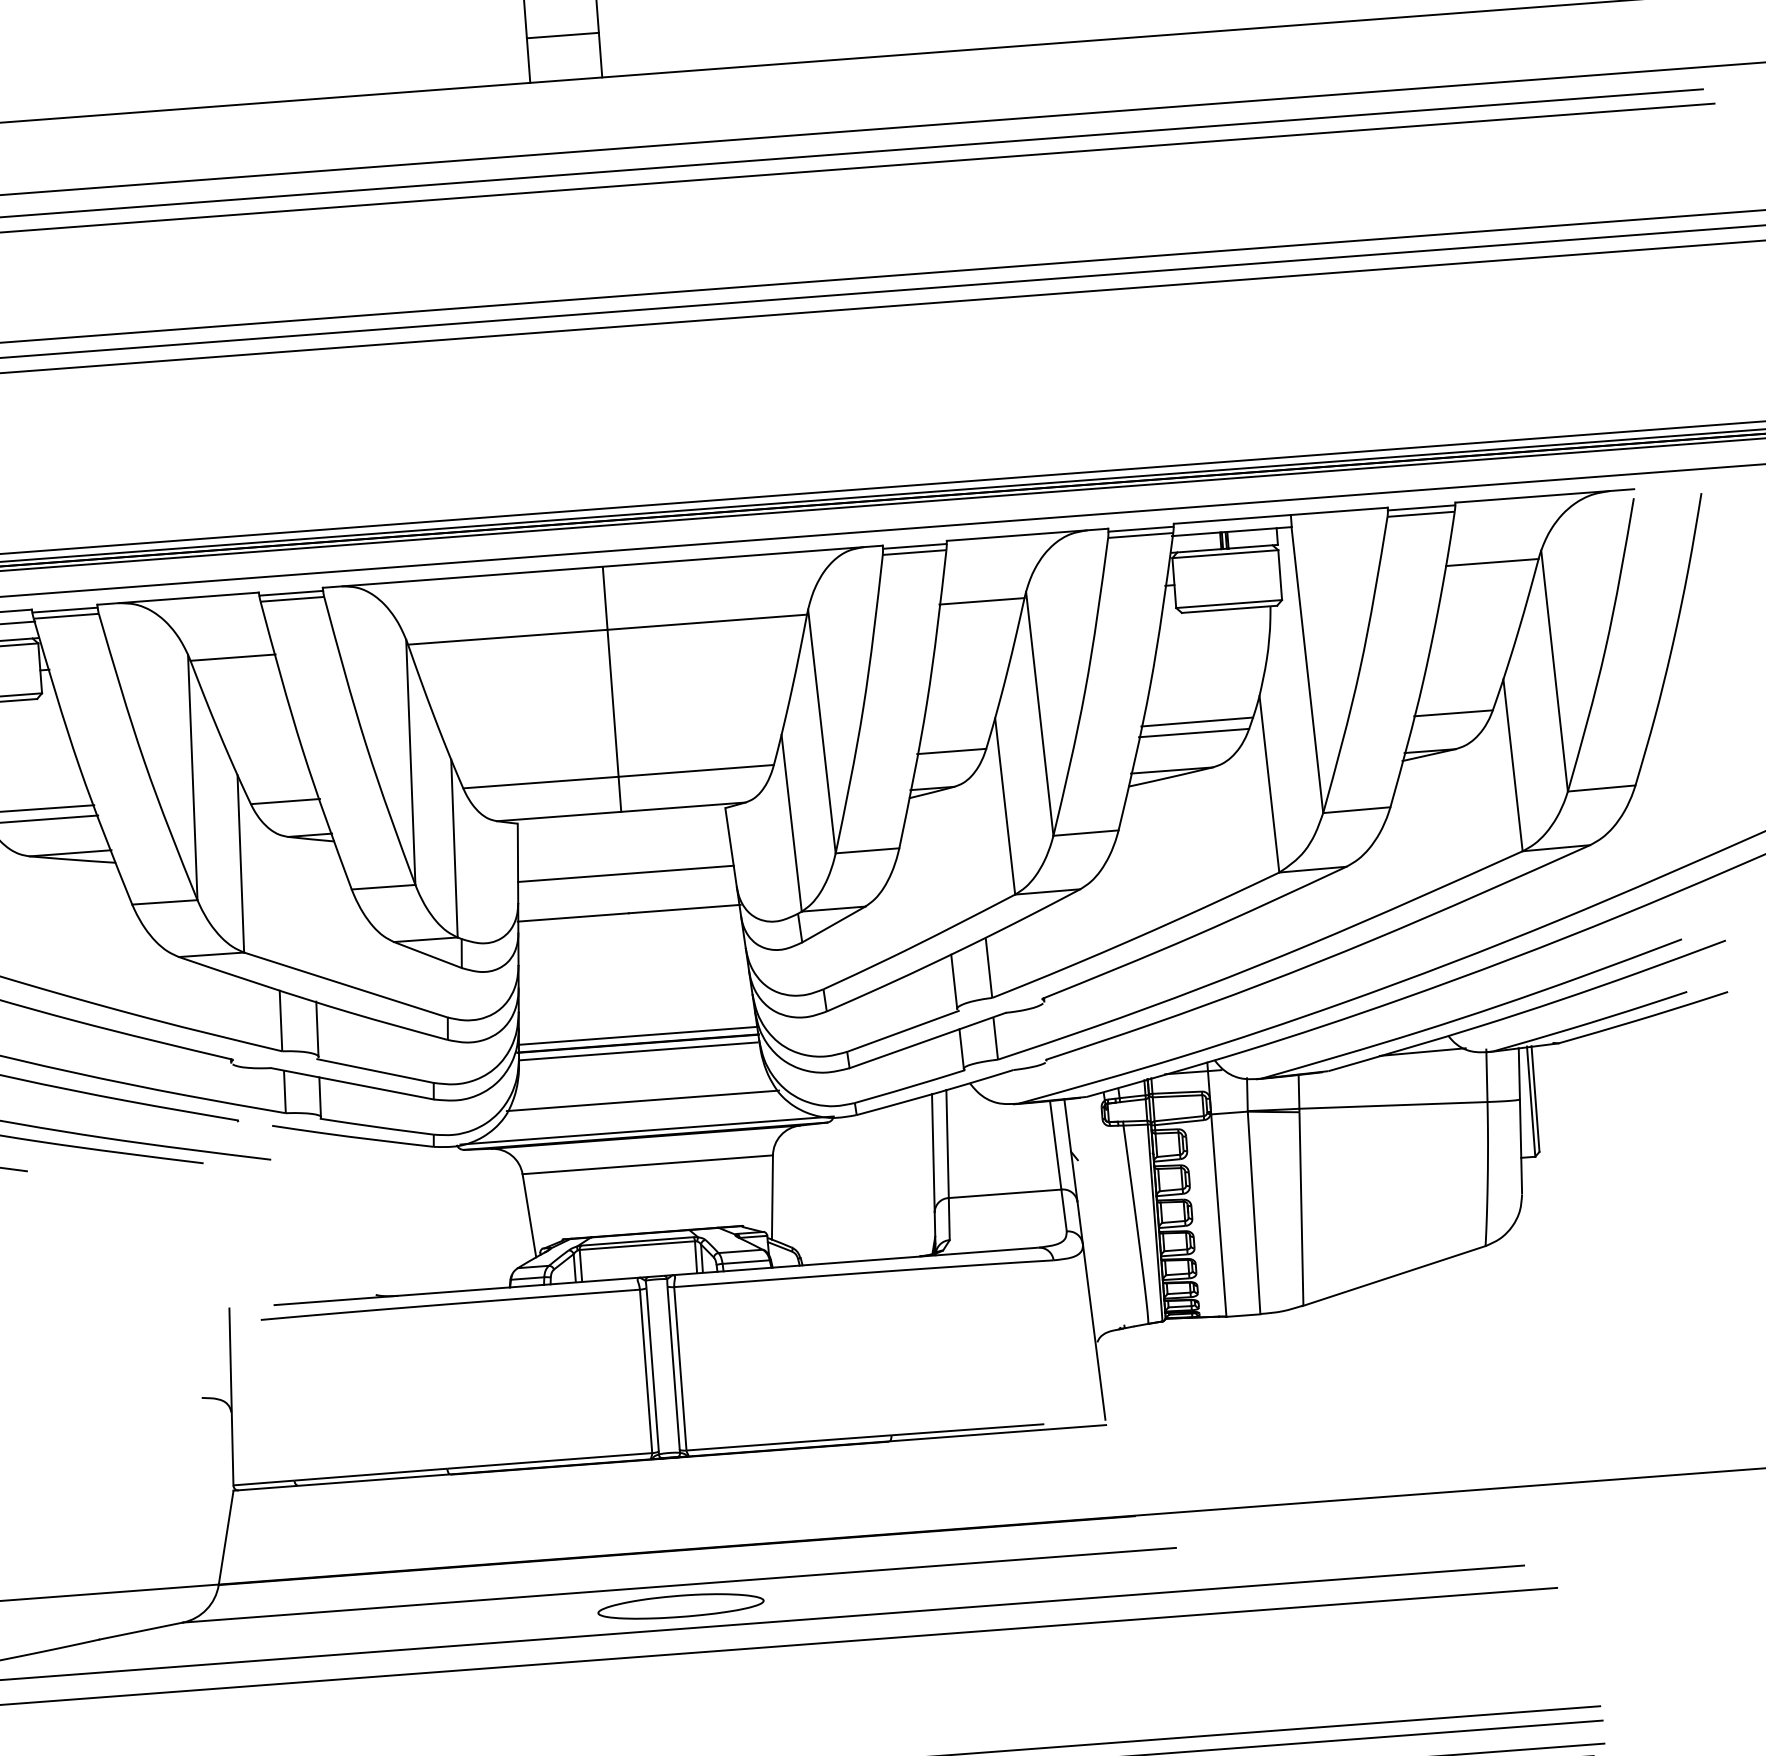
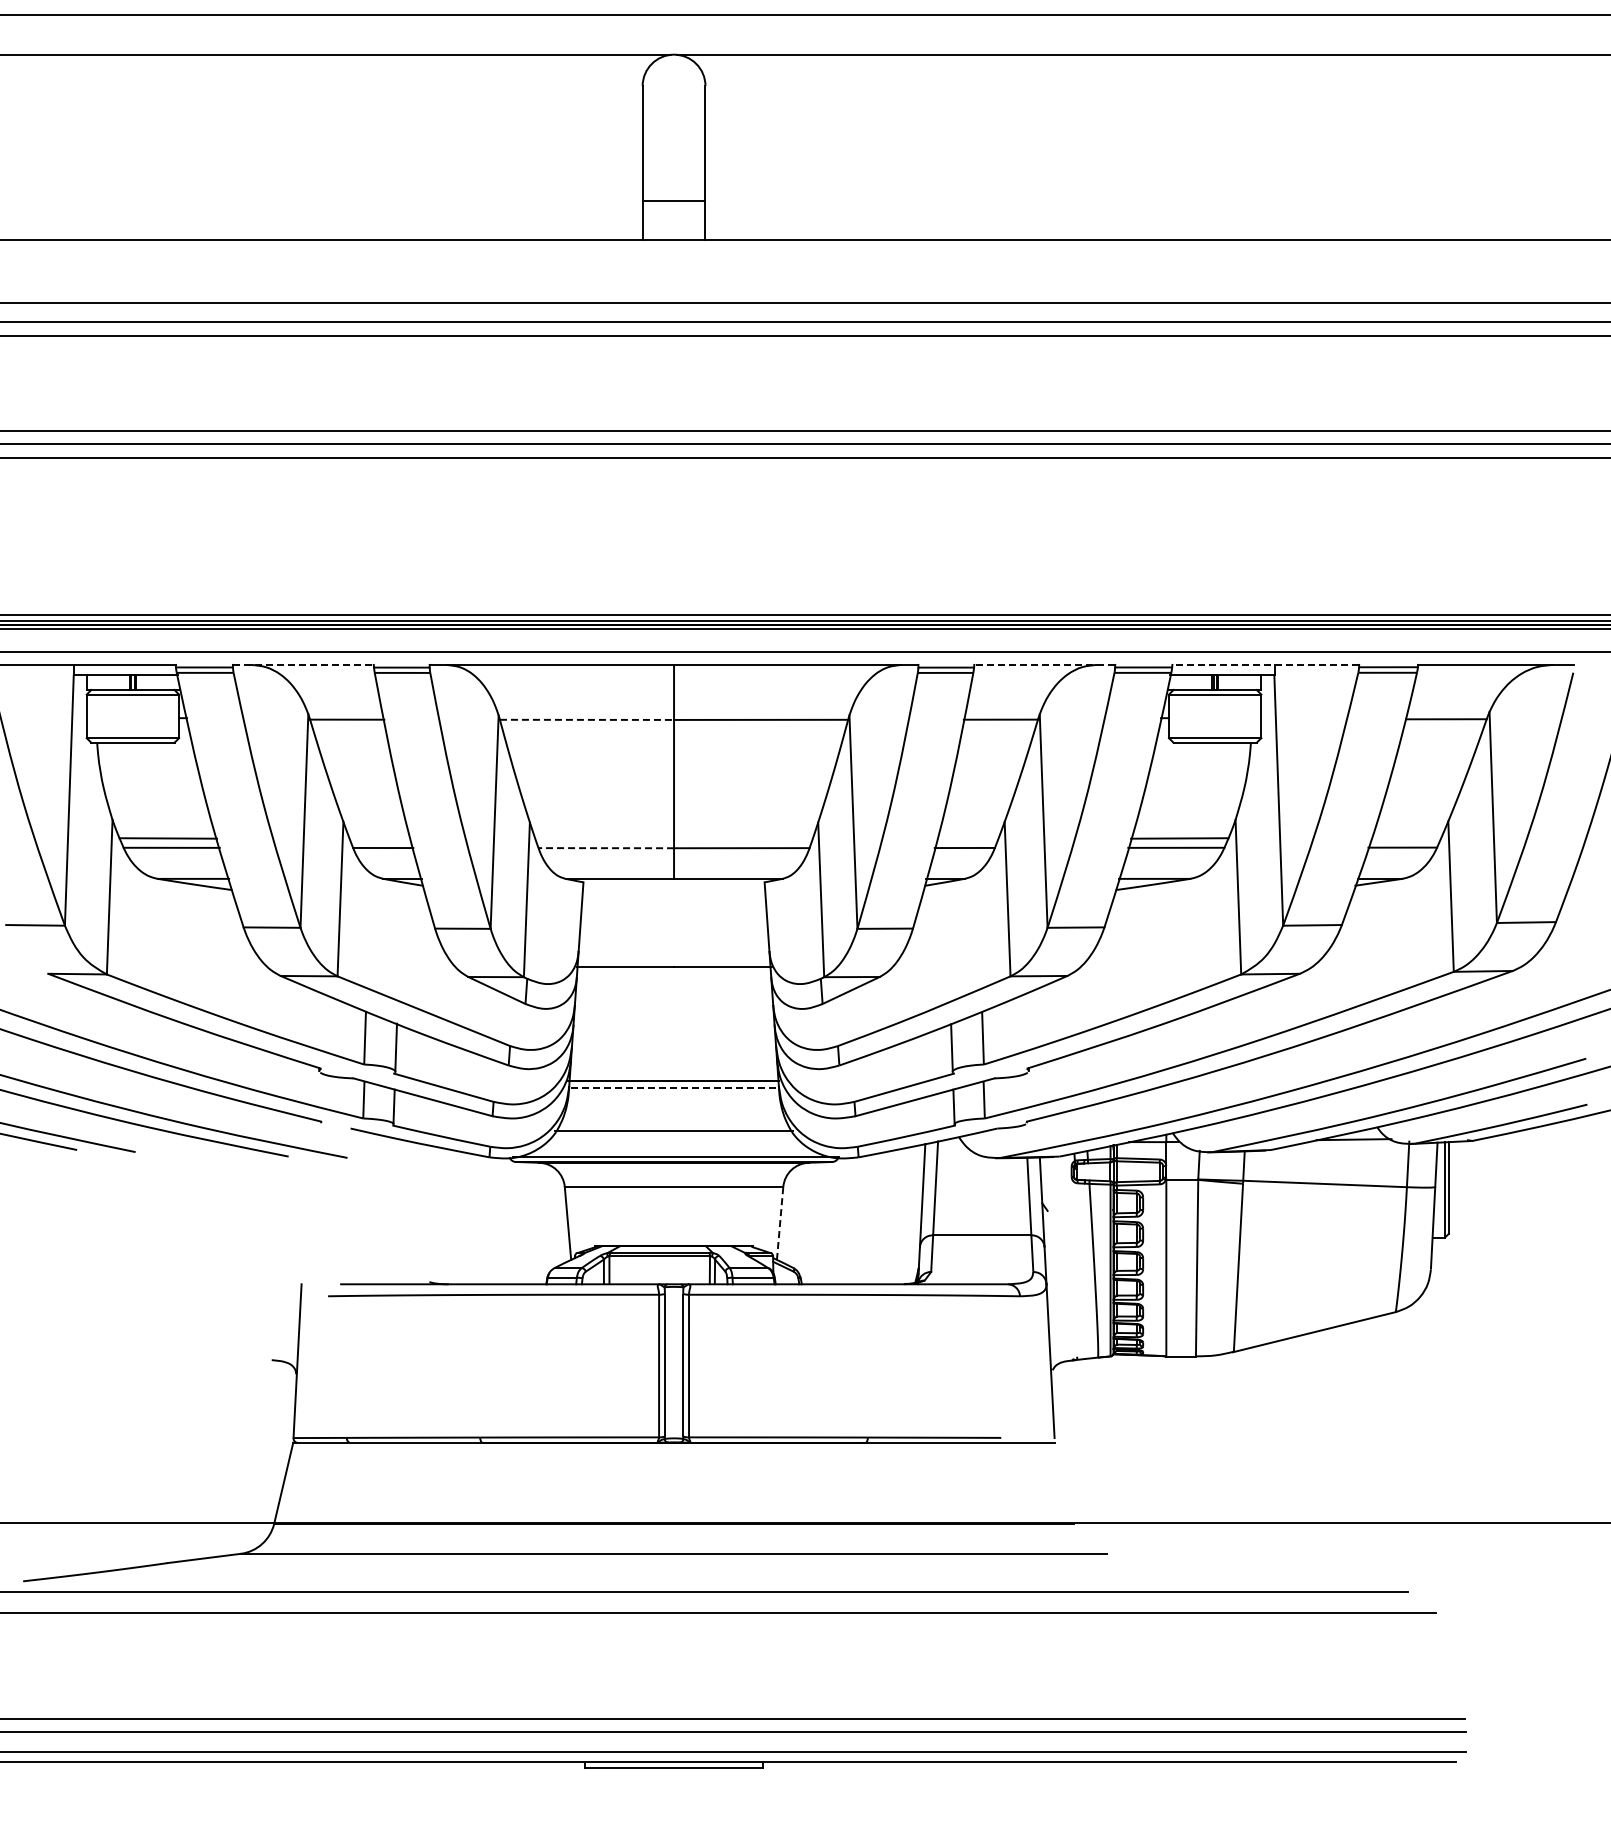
line: (1280, 515) -> (1265, 664), solid -> dashed
line: (1027, 534) -> (1044, 664), solid -> dashed
line: (178, 598) -> (303, 664), solid -> dashed
line: (508, 636) -> (587, 719), solid -> dashed
line: (541, 782) -> (606, 848), solid -> dashed
line: (625, 873) -> (673, 932), removed
line: (637, 1036) -> (673, 1074), removed
line: (639, 1050) -> (674, 1087), solid -> dashed
line: (772, 1197) -> (780, 1223), solid -> dashed
part: (681, 1606) -> (674, 1572), removed

